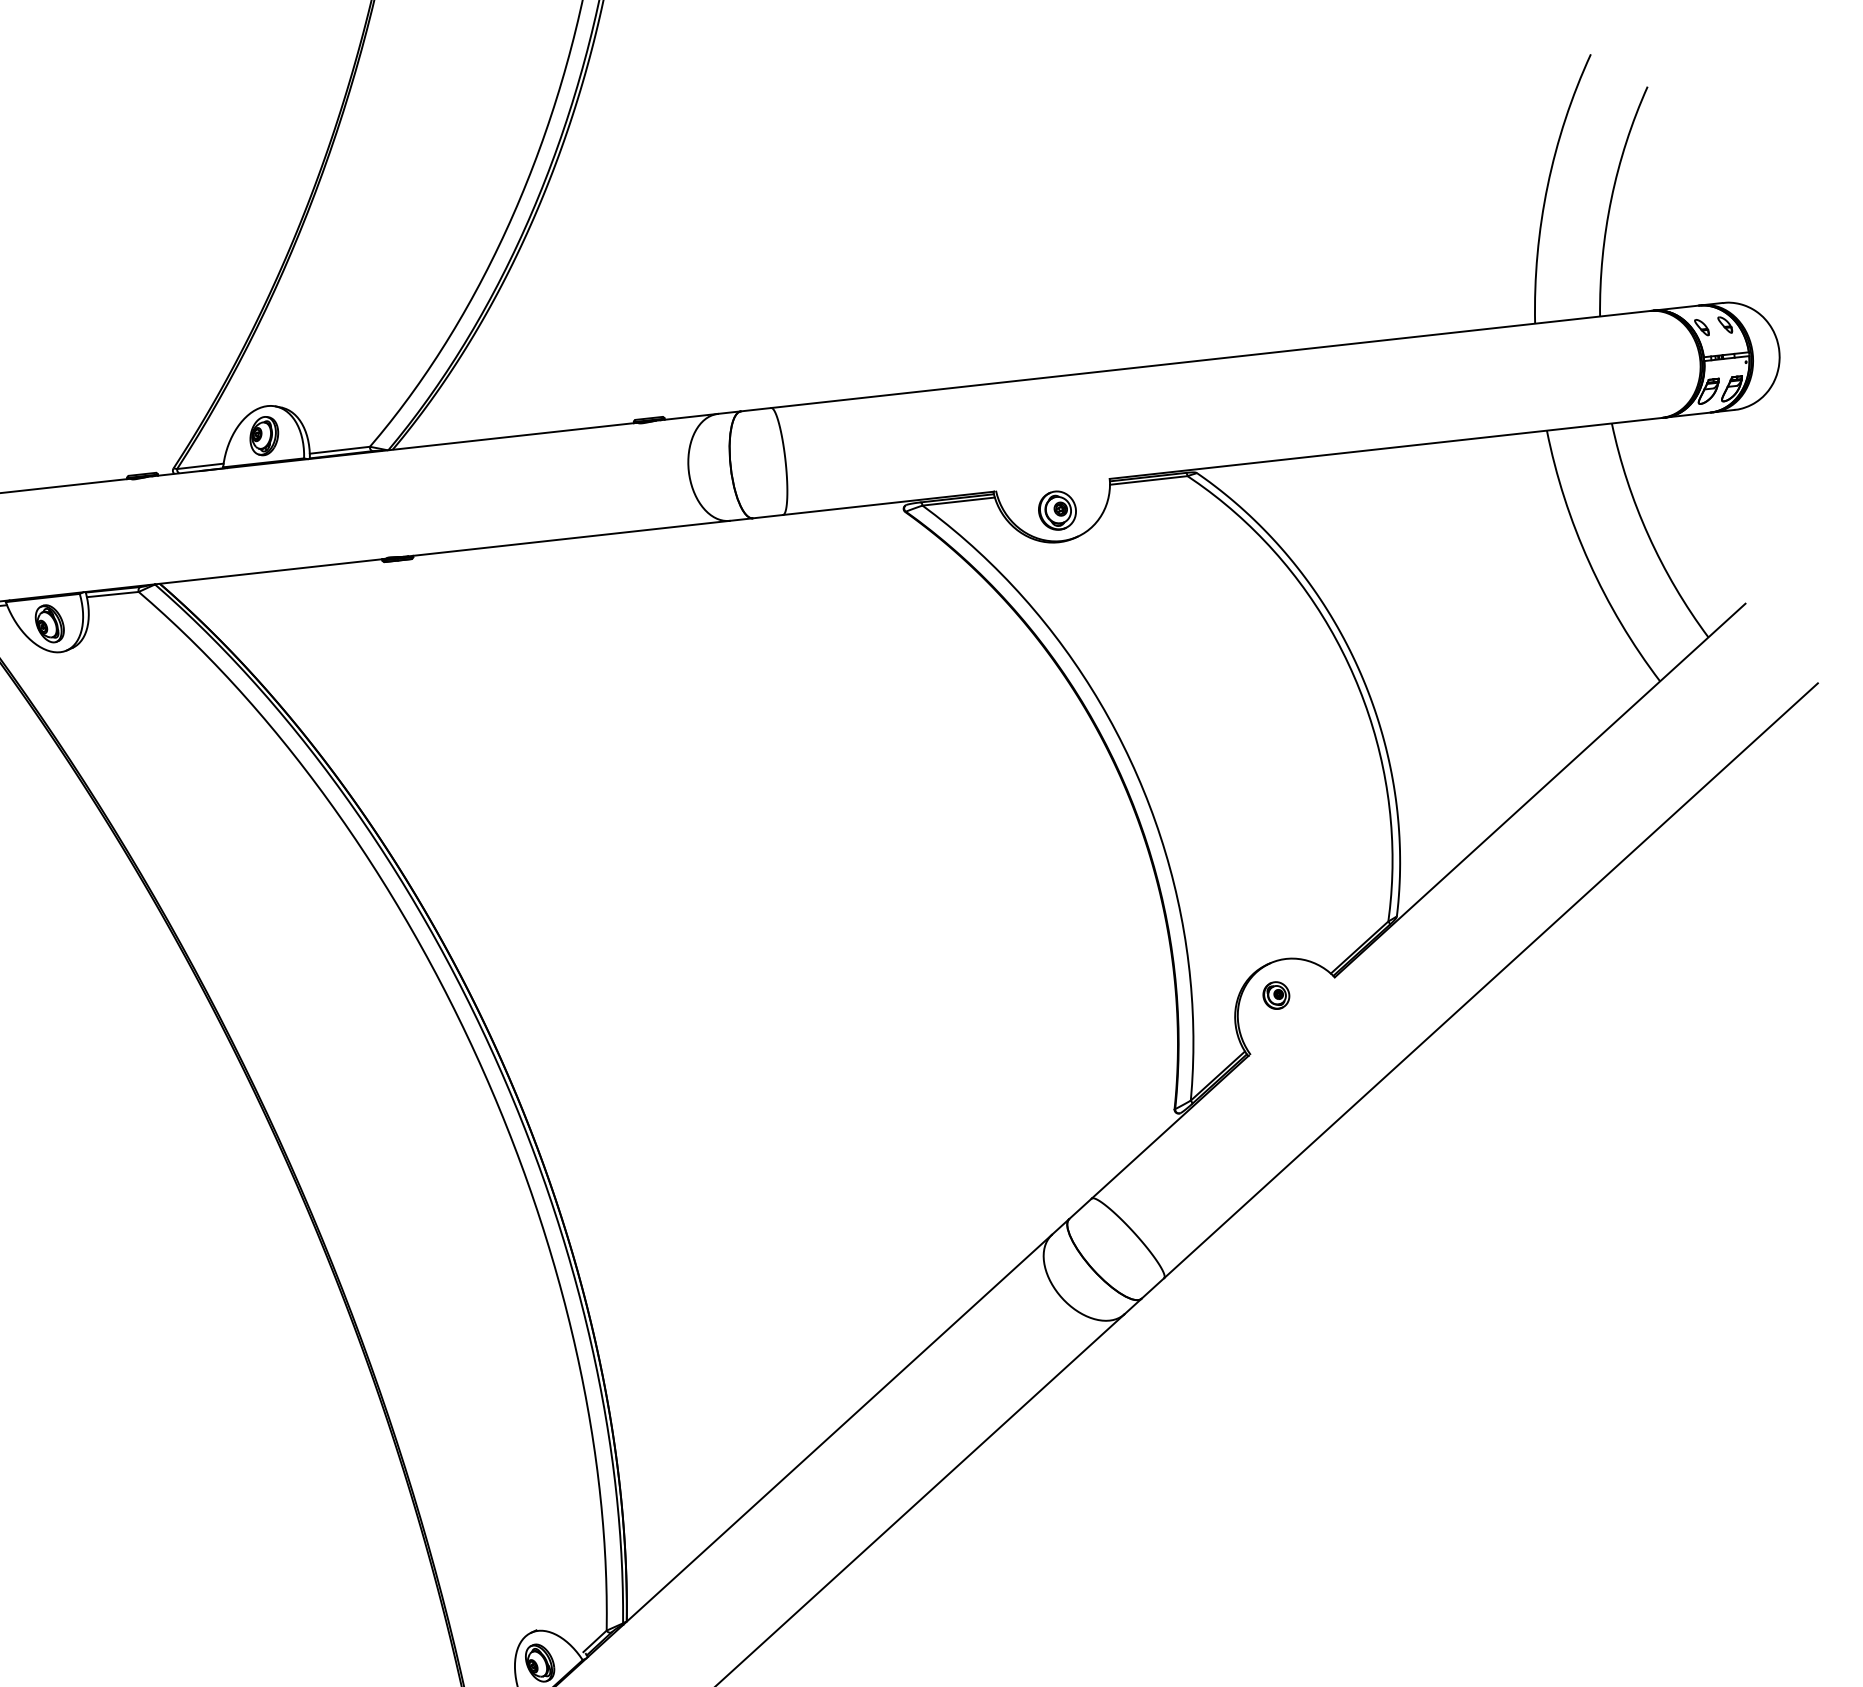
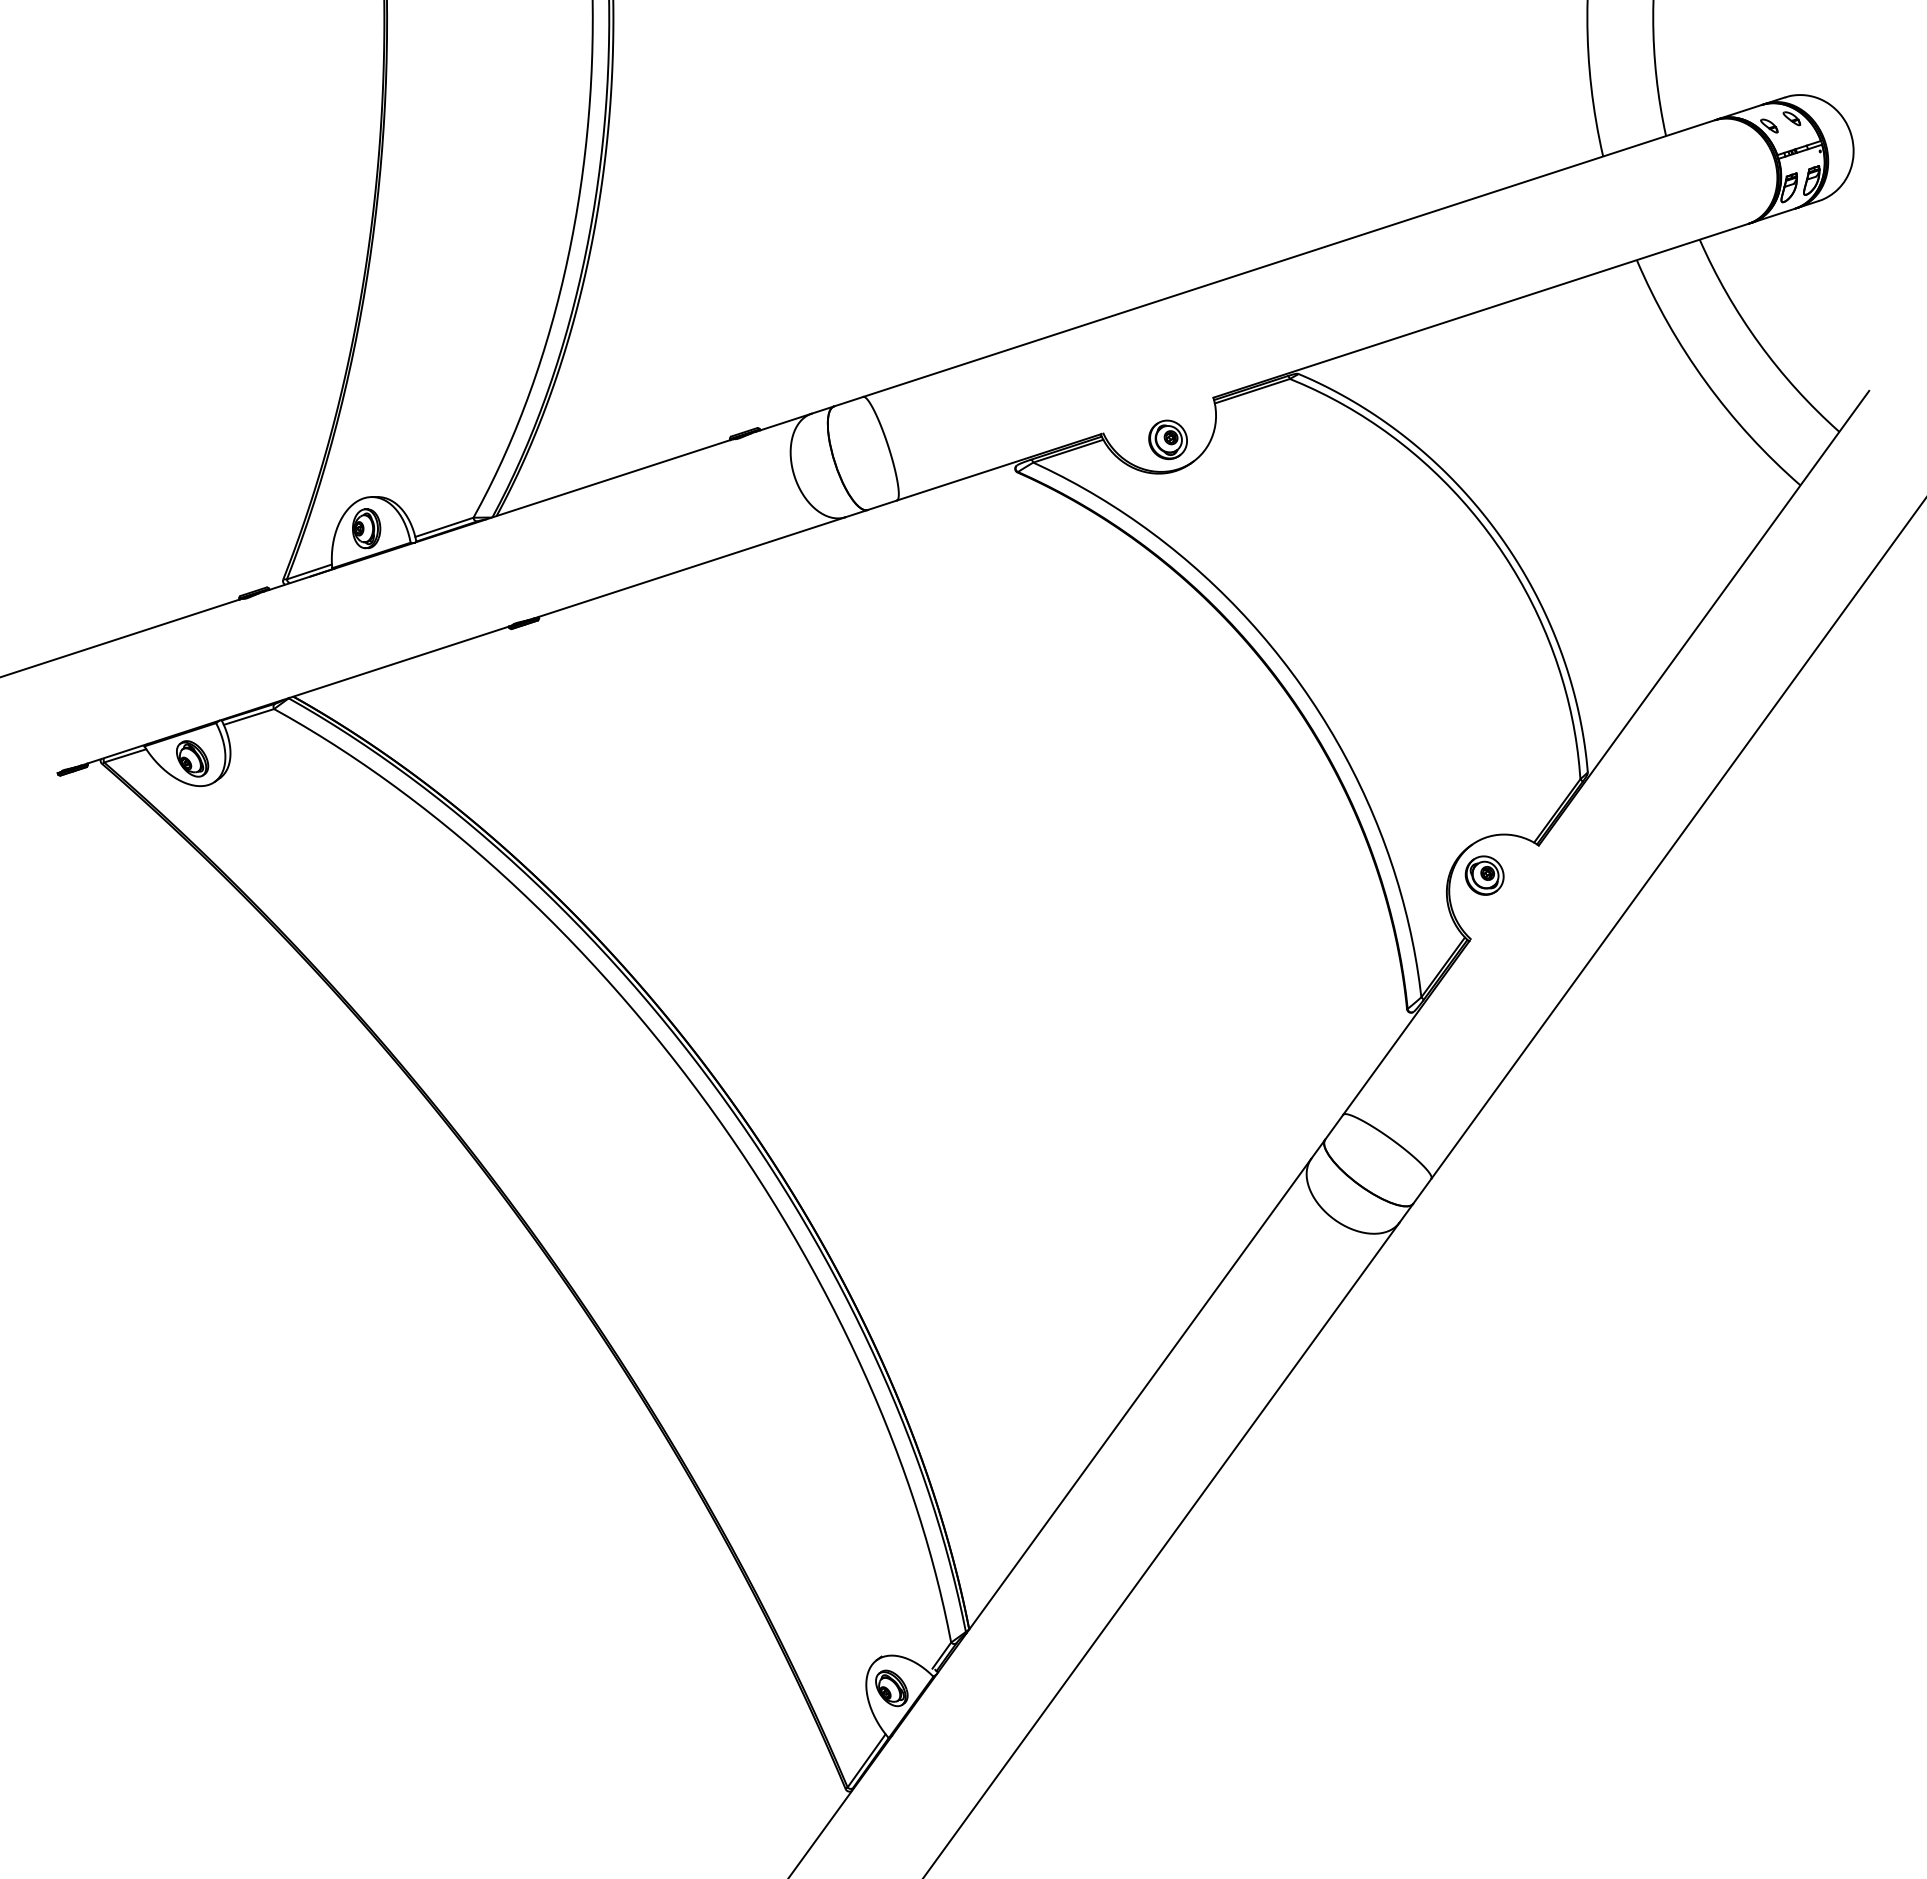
part: (1276, 995) -> (1484, 875), size x1.43

